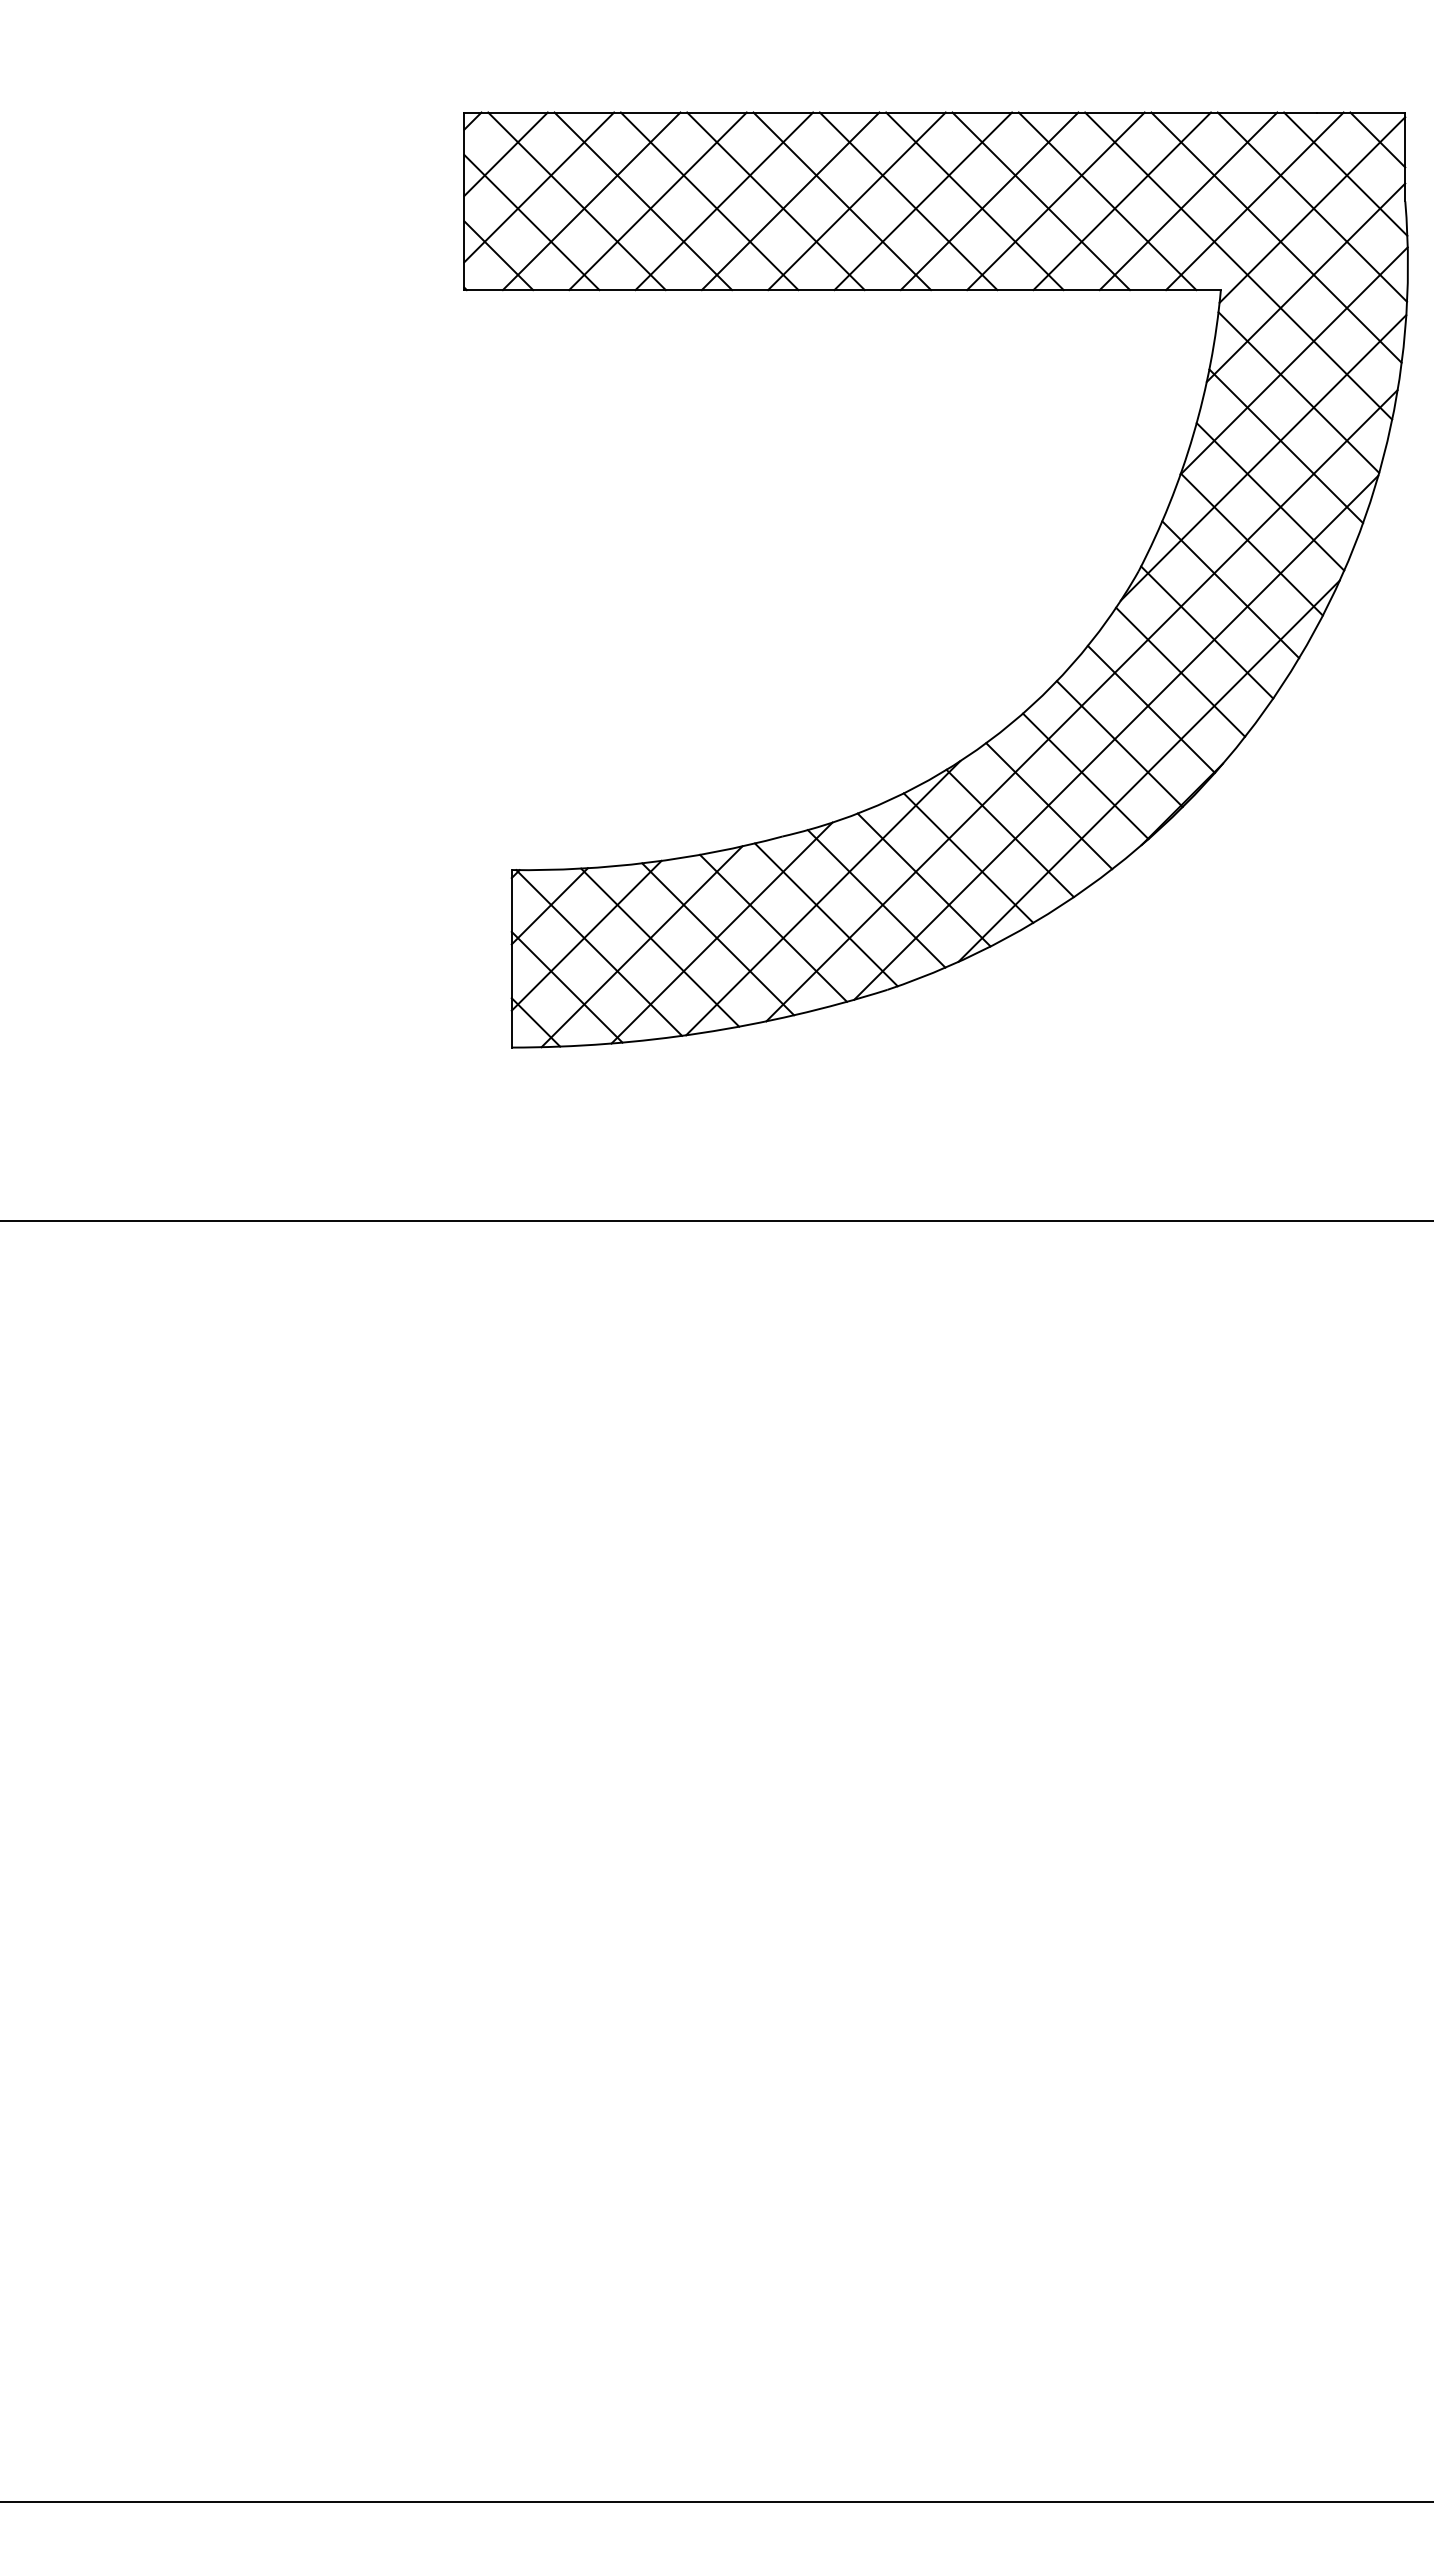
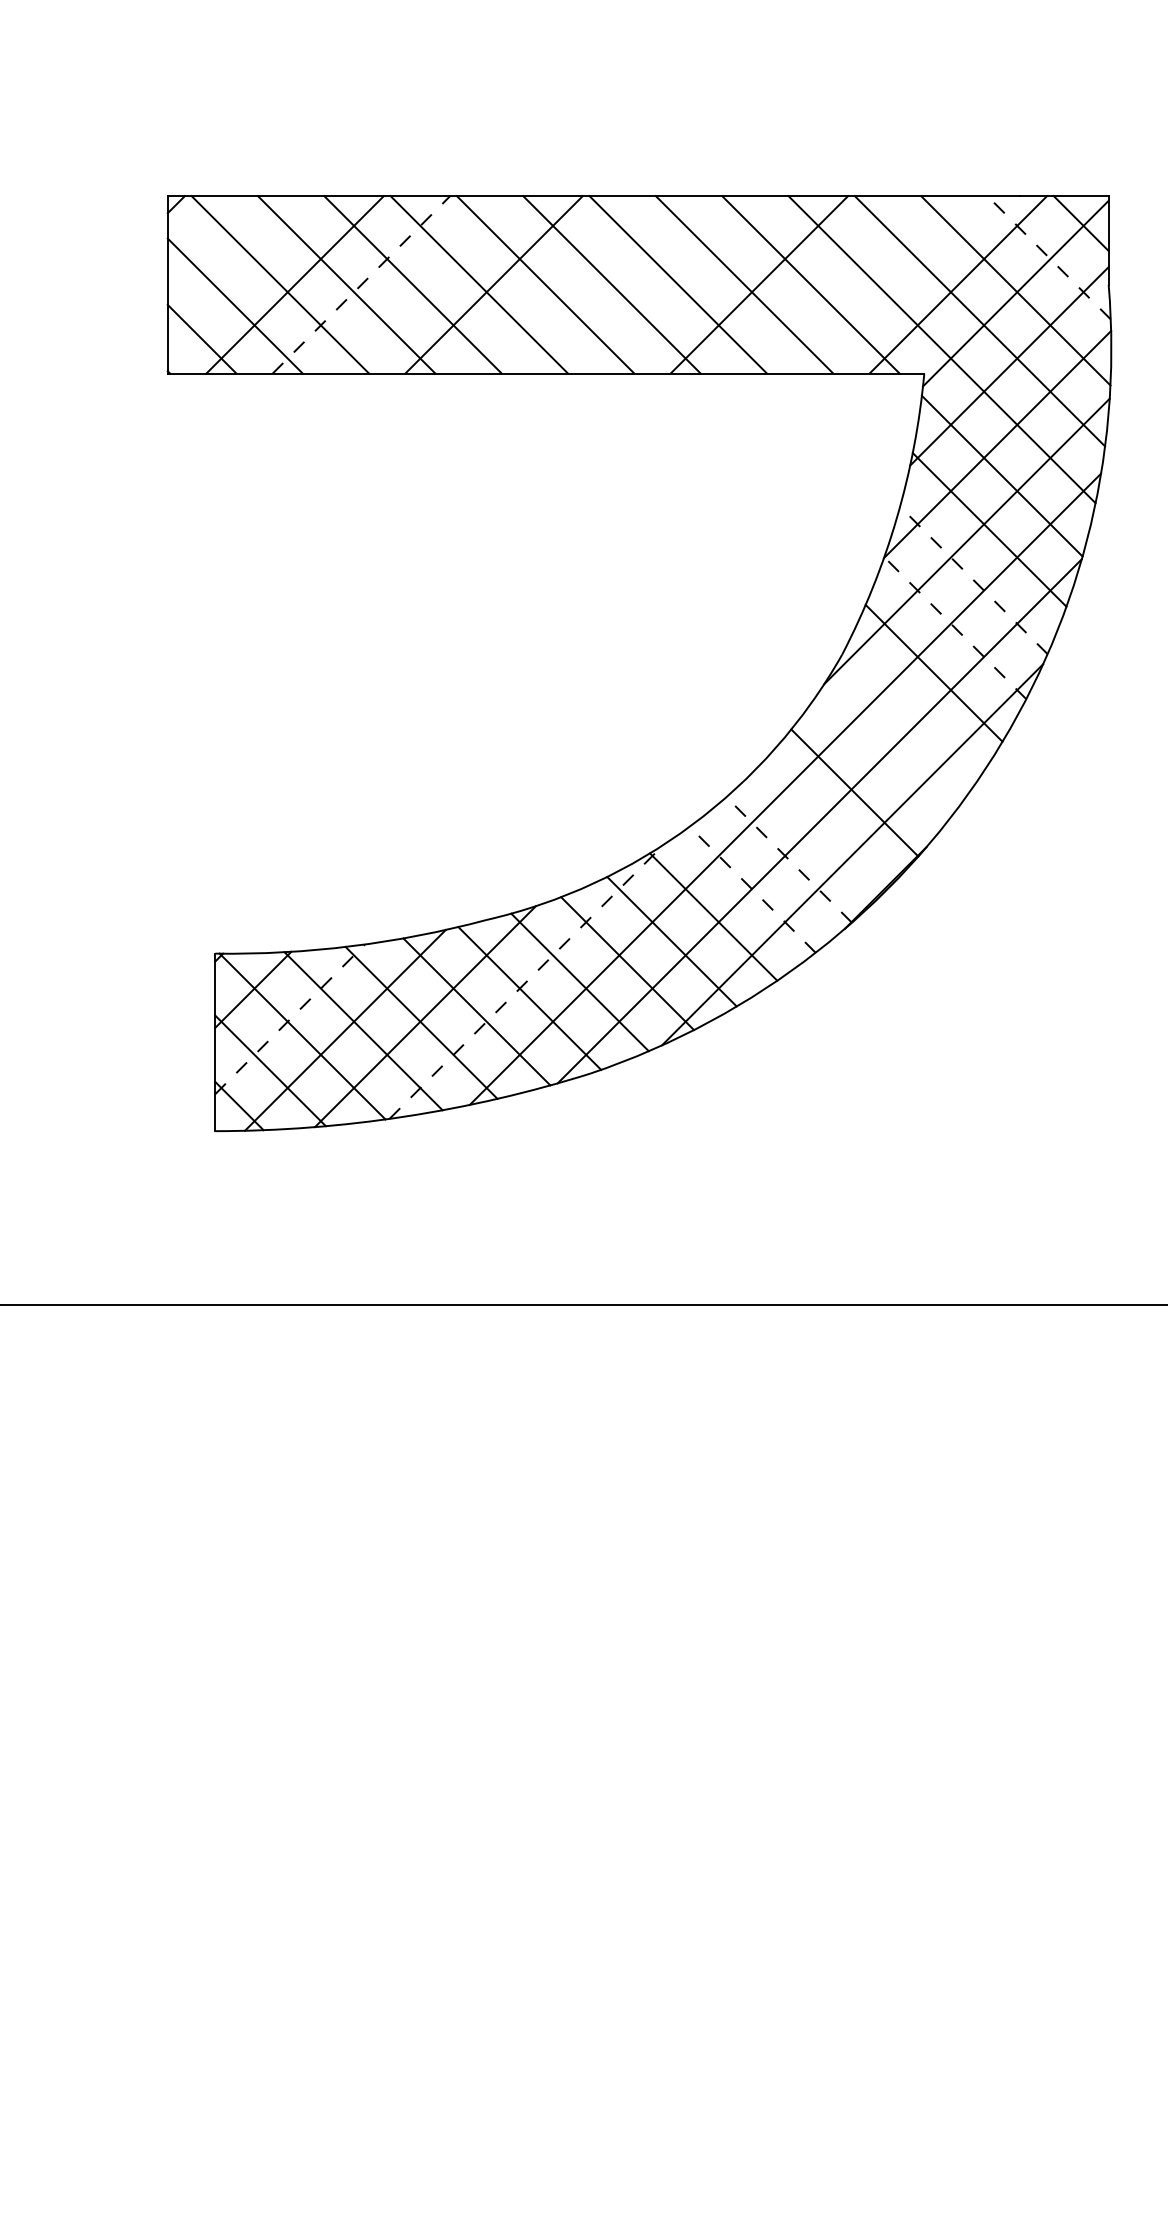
line: (505, 153) -> (208, 237), removed
line: (1345, 173) -> (1048, 257), solid -> dashed
line: (539, 187) -> (242, 271), removed
line: (658, 201) -> (361, 285), solid -> dashed
line: (724, 201) -> (427, 285), removed
line: (856, 201) -> (559, 285), removed
line: (923, 201) -> (626, 285), removed
line: (989, 201) -> (692, 285), removed
line: (1122, 201) -> (825, 285), removed
line: (1188, 201) -> (891, 285), removed
line: (1270, 496) -> (973, 580), solid -> dashed
line: (1251, 544) -> (954, 628), solid -> dashed
line: (1207, 632) -> (910, 716), removed
line: (1180, 671) -> (883, 755), removed
line: (1119, 744) -> (822, 828), removed
line: (1085, 776) -> (788, 860), solid -> dashed
line: (1048, 805) -> (751, 889), solid -> dashed
line: (823, 898) -> (526, 982), solid -> dashed
line: (586, 935) -> (289, 1019), solid -> dashed

